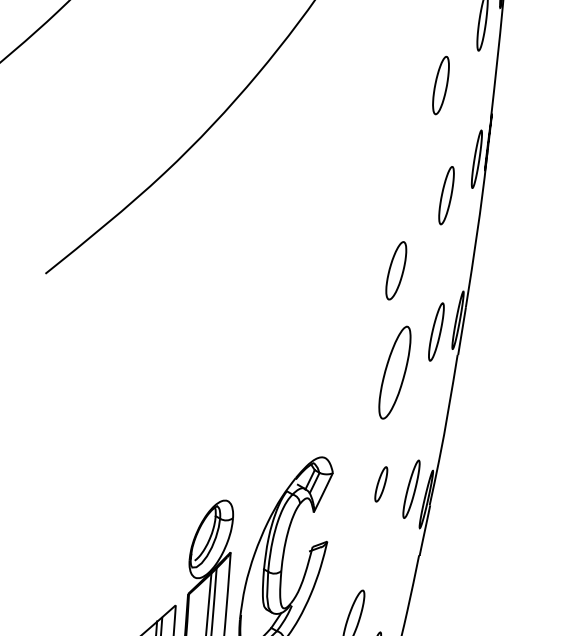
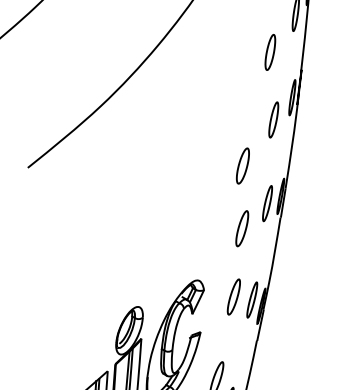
part: (395, 372) -> (242, 228), size x0.62
part: (380, 483) -> (233, 296), size x1.67

